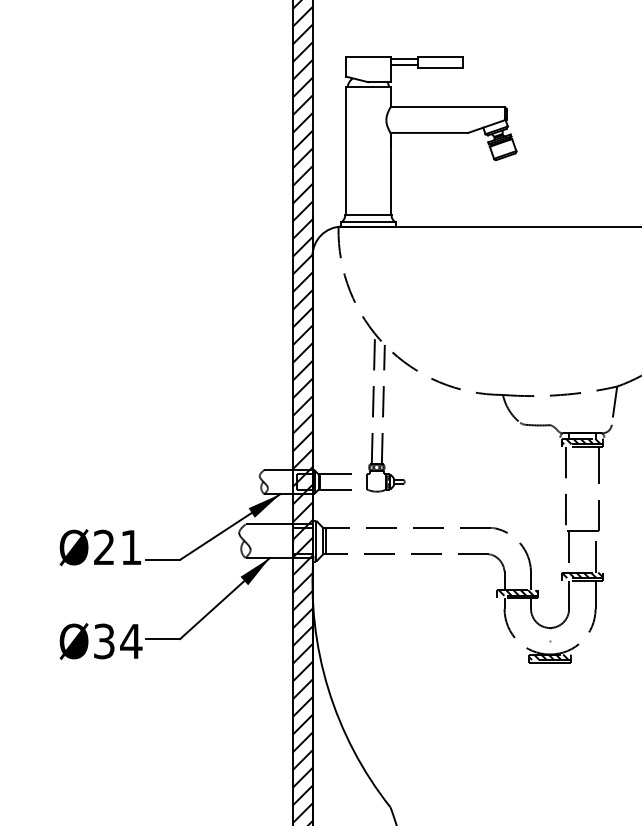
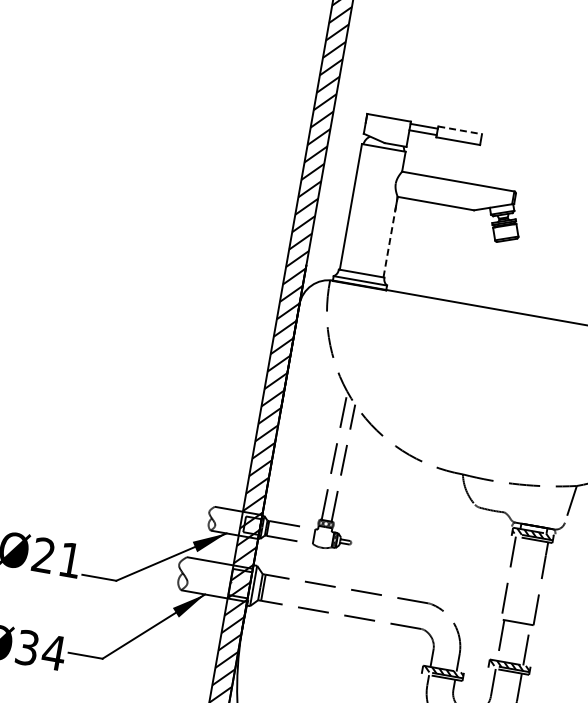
line: (440, 56) -> (460, 130), solid -> dashed
line: (390, 173) -> (390, 236), solid -> dashed

